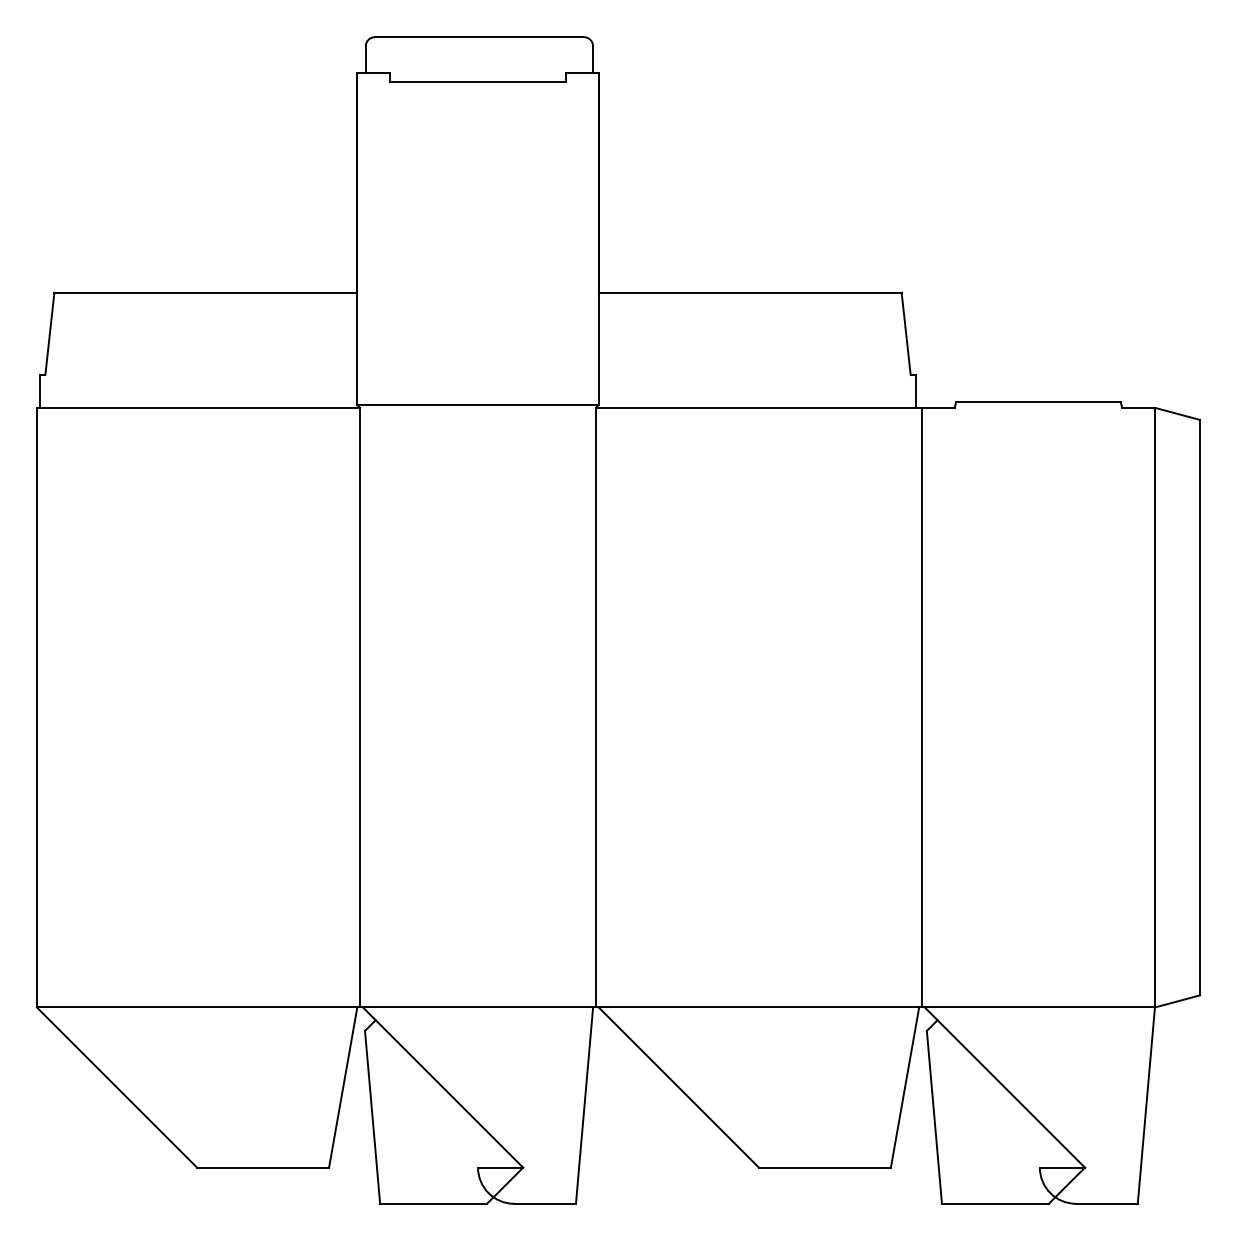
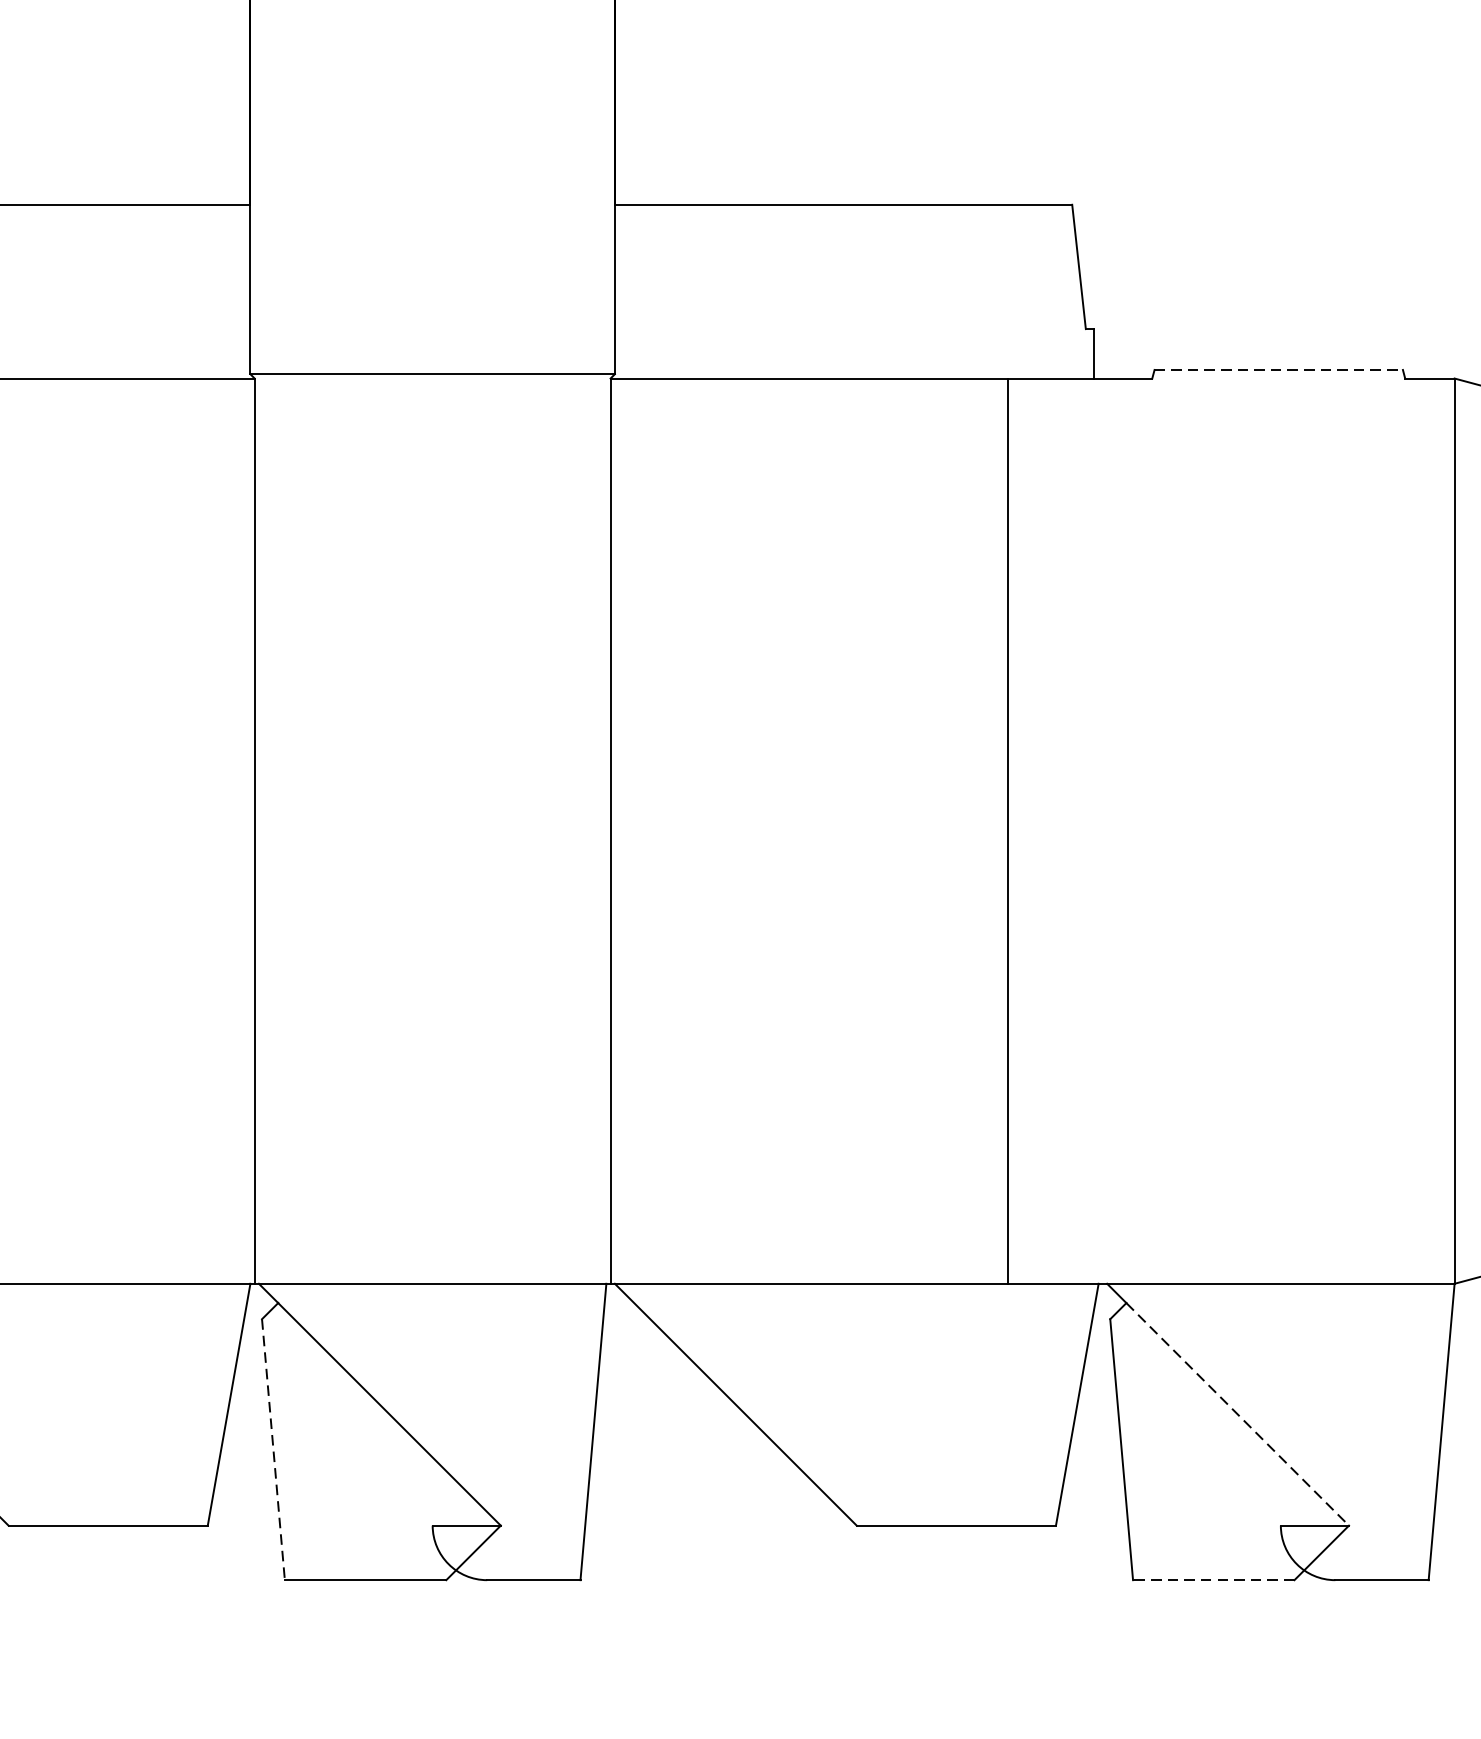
line: (1038, 402) -> (1278, 370), solid -> dashed
line: (921, 707) -> (1007, 830), moved
line: (1011, 1094) -> (1238, 1415), solid -> dashed
line: (372, 1117) -> (273, 1449), solid -> dashed
line: (994, 1203) -> (1212, 1579), solid -> dashed

